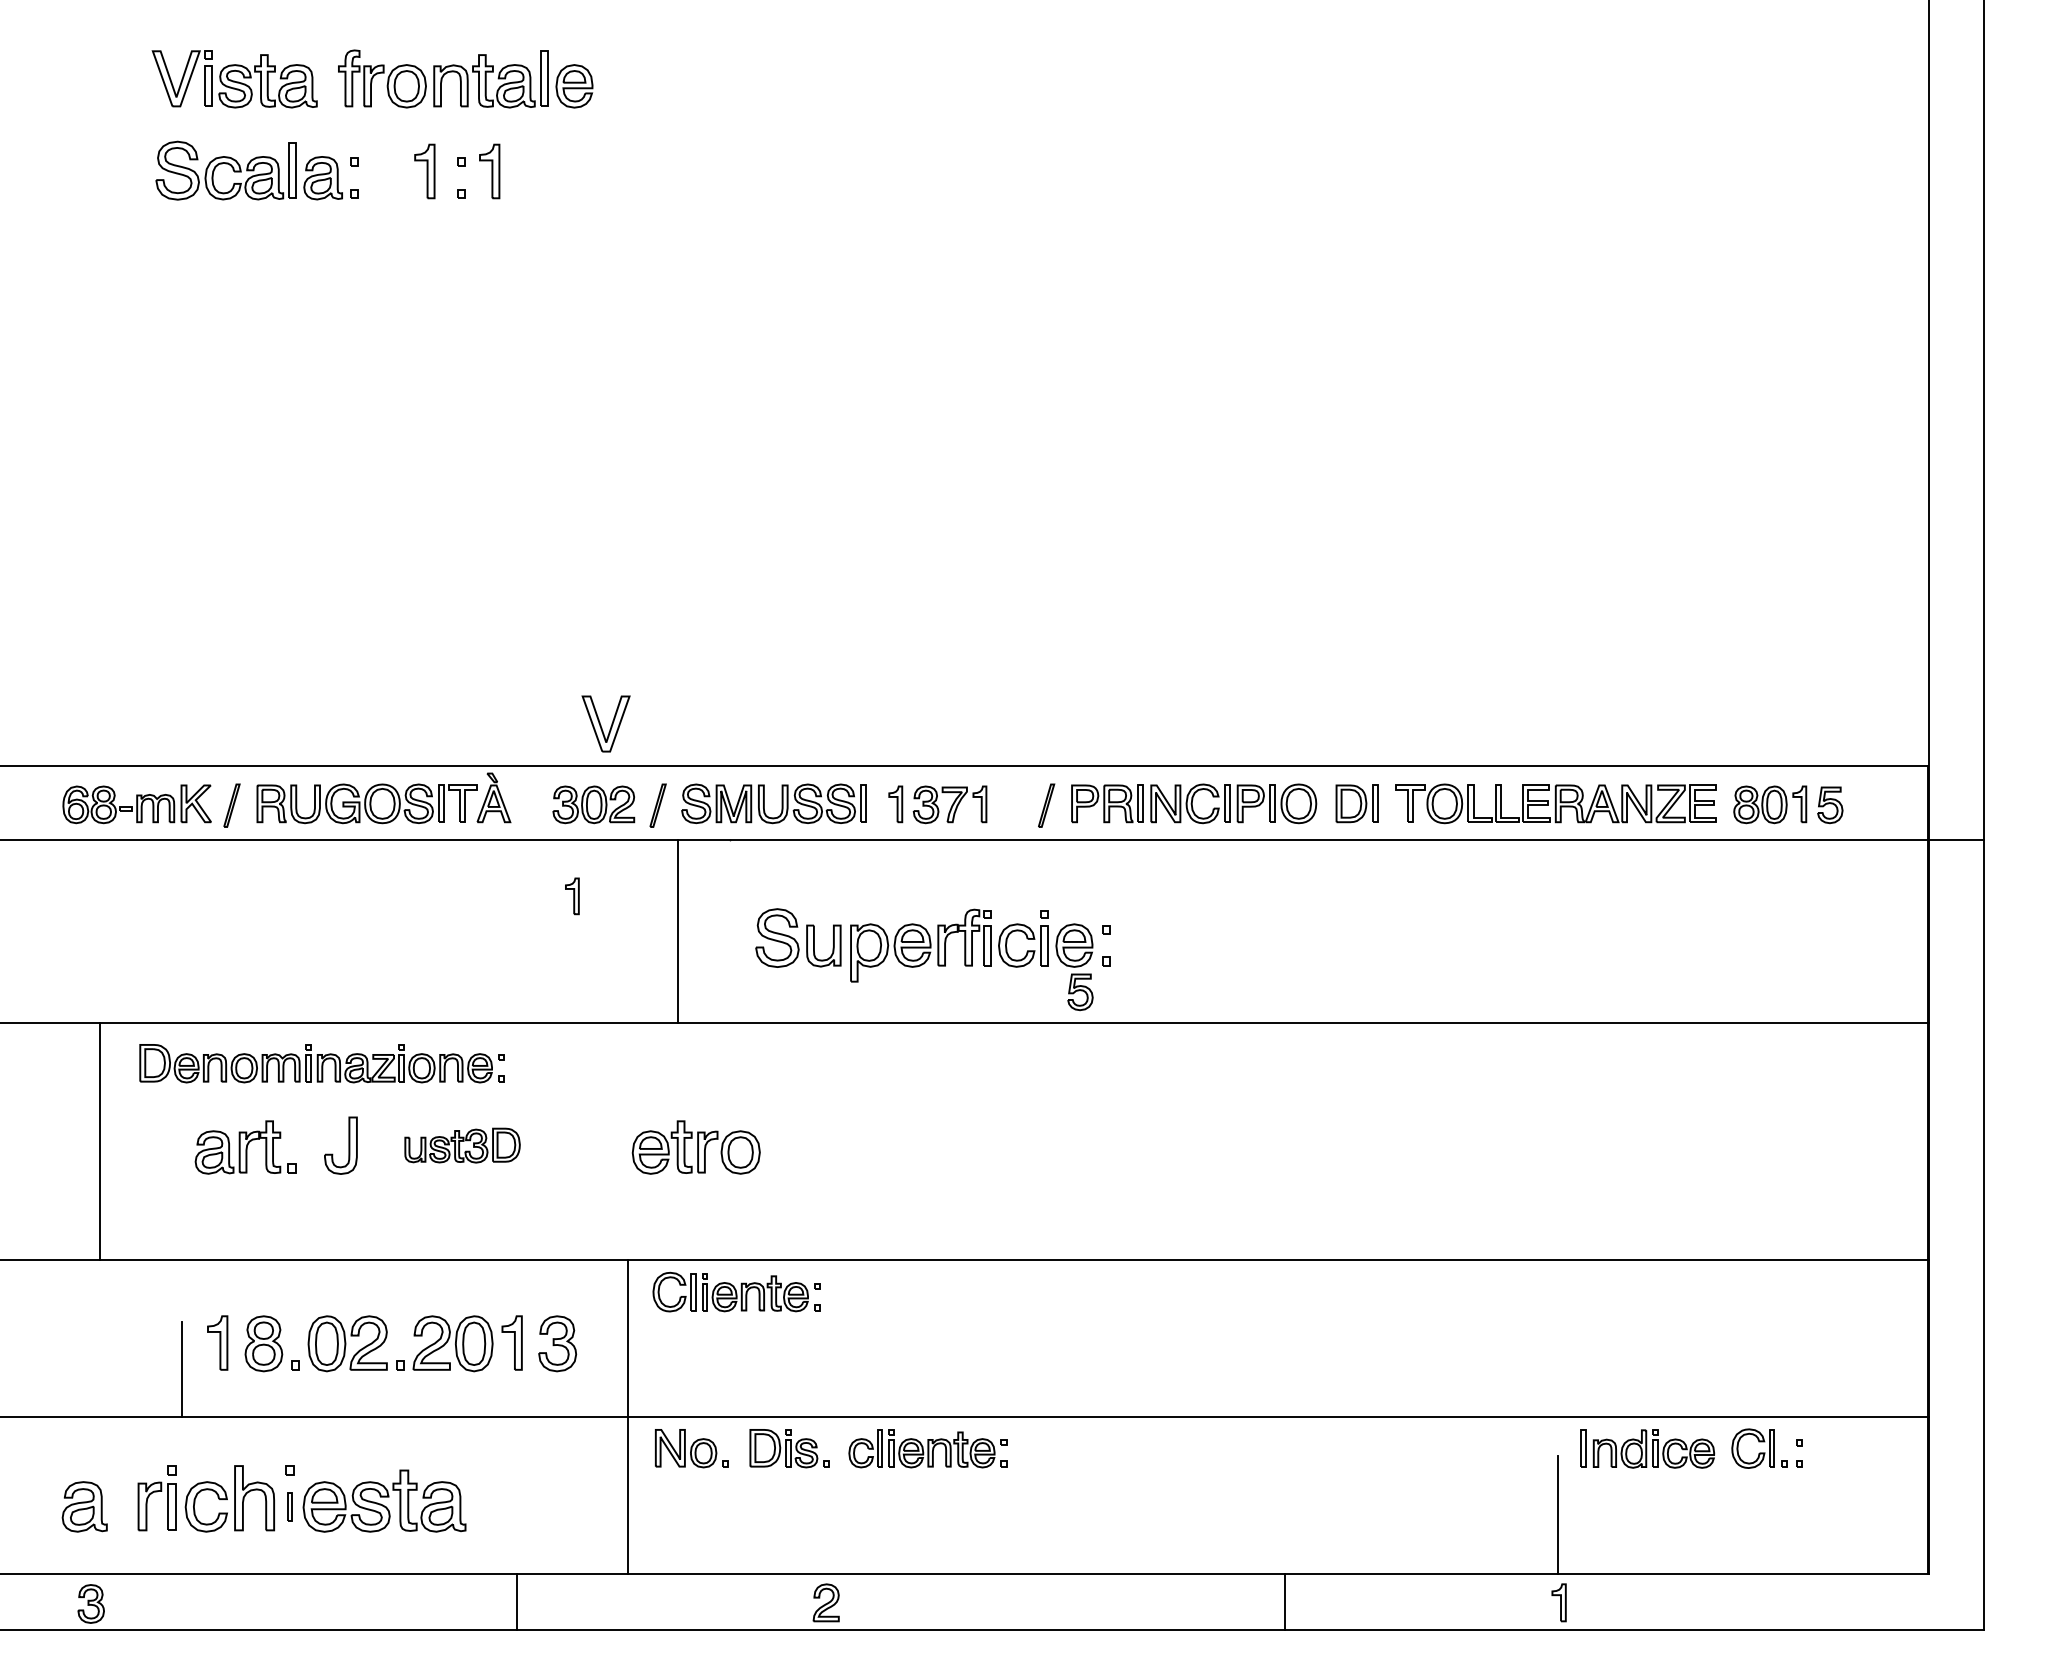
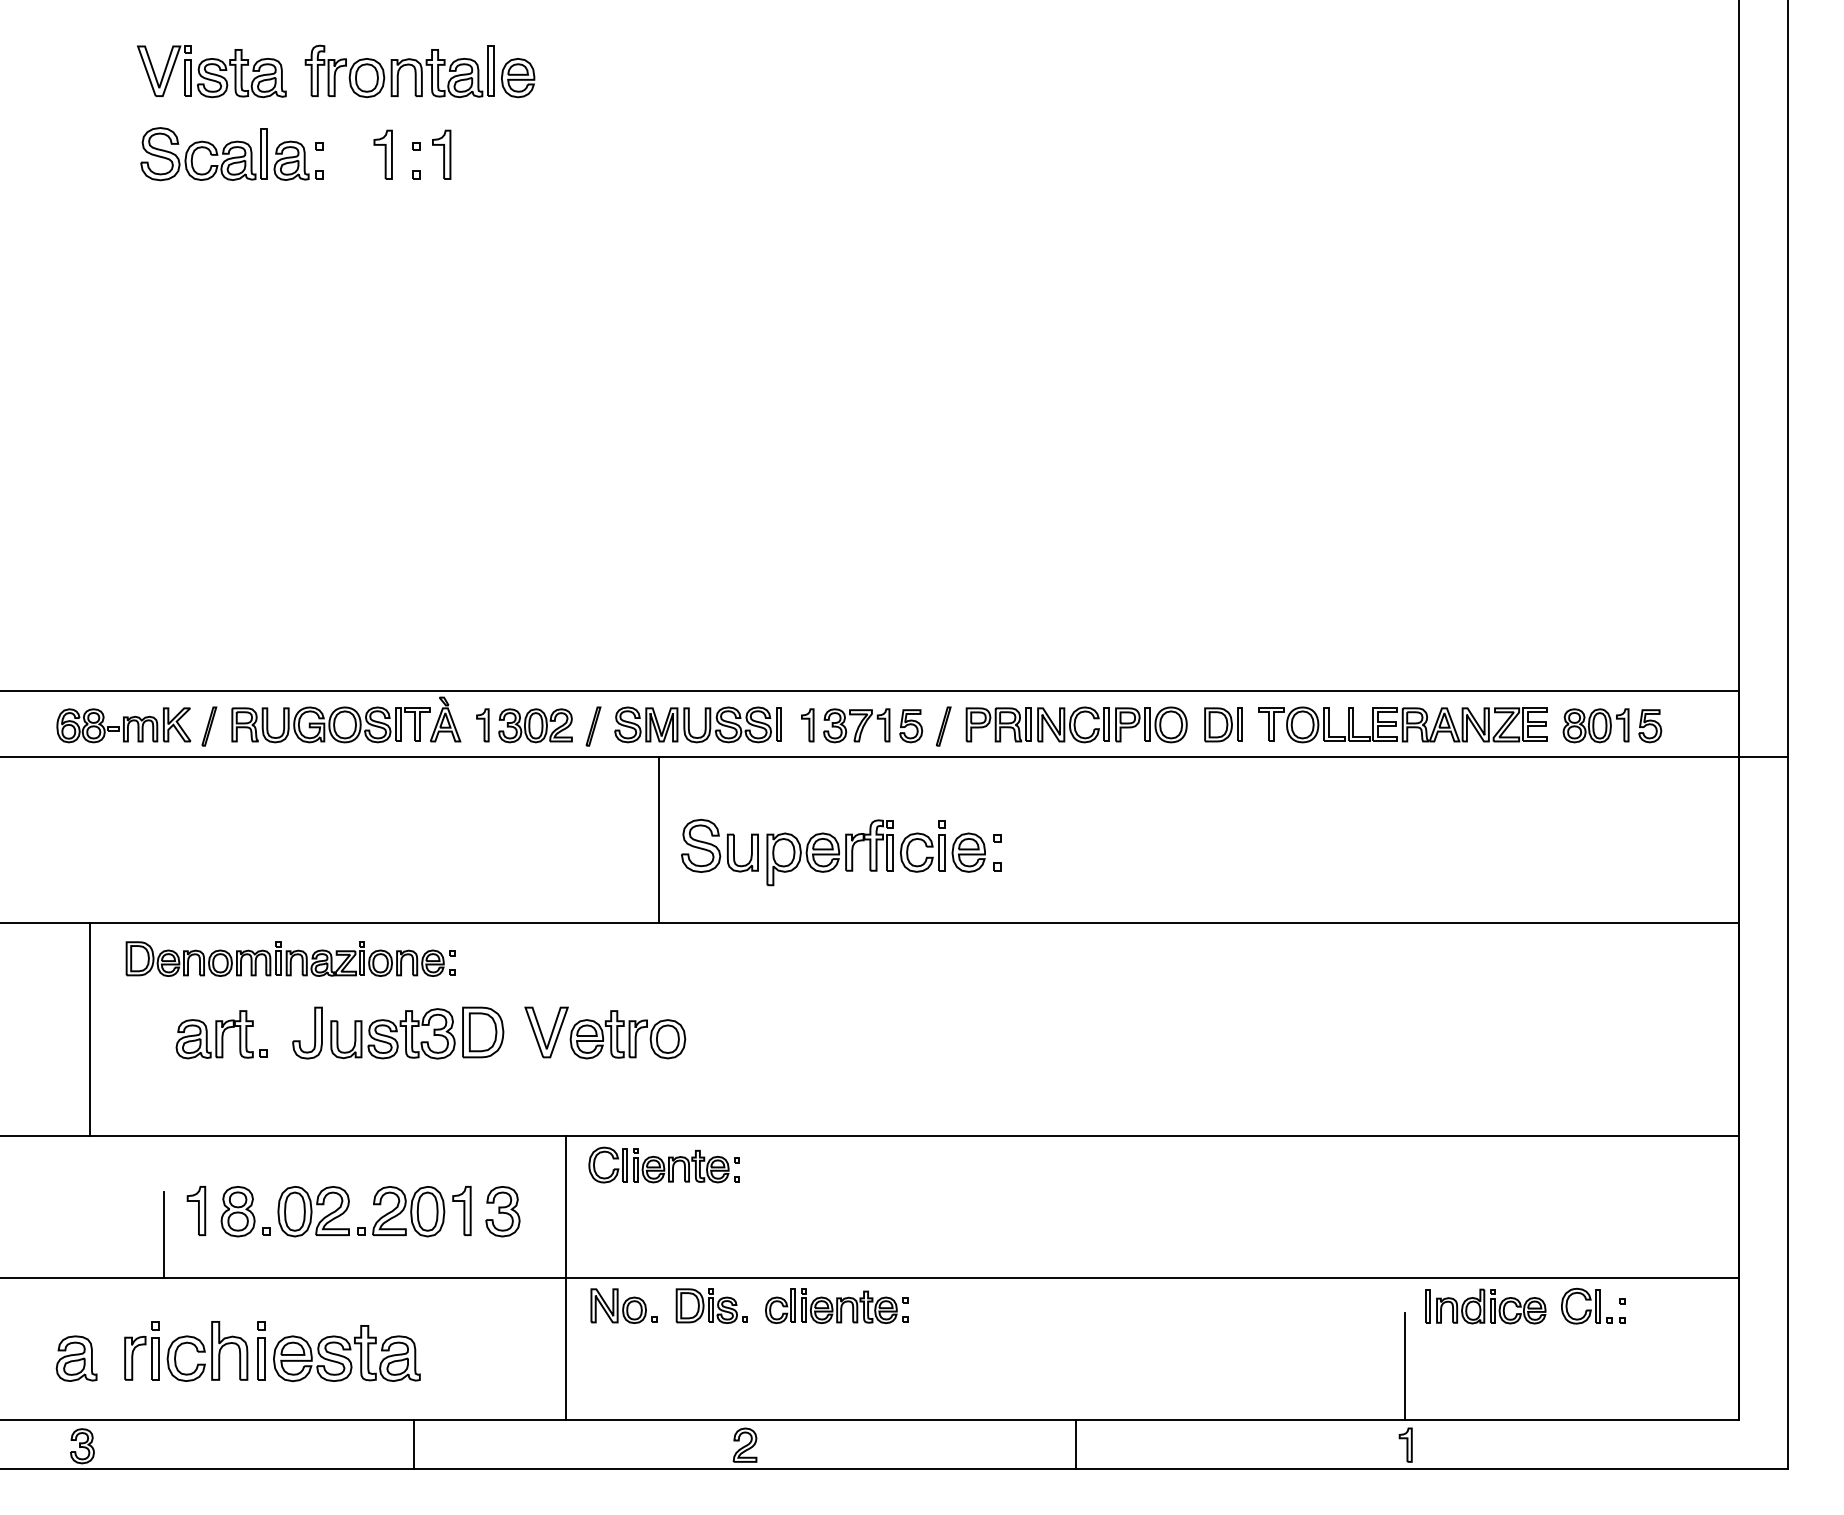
part: (605, 723) -> (546, 1032), moved
part: (572, 896) -> (482, 725), moved
line: (678, 931) -> (658, 839), moved
part: (1080, 992) -> (911, 726), moved
part: (462, 1145) -> (417, 1032), size x1.67
part: (289, 1506) -> (261, 1358), size x1.67
line: (517, 1601) -> (414, 1443), moved
line: (1284, 1601) -> (1076, 1443), moved

